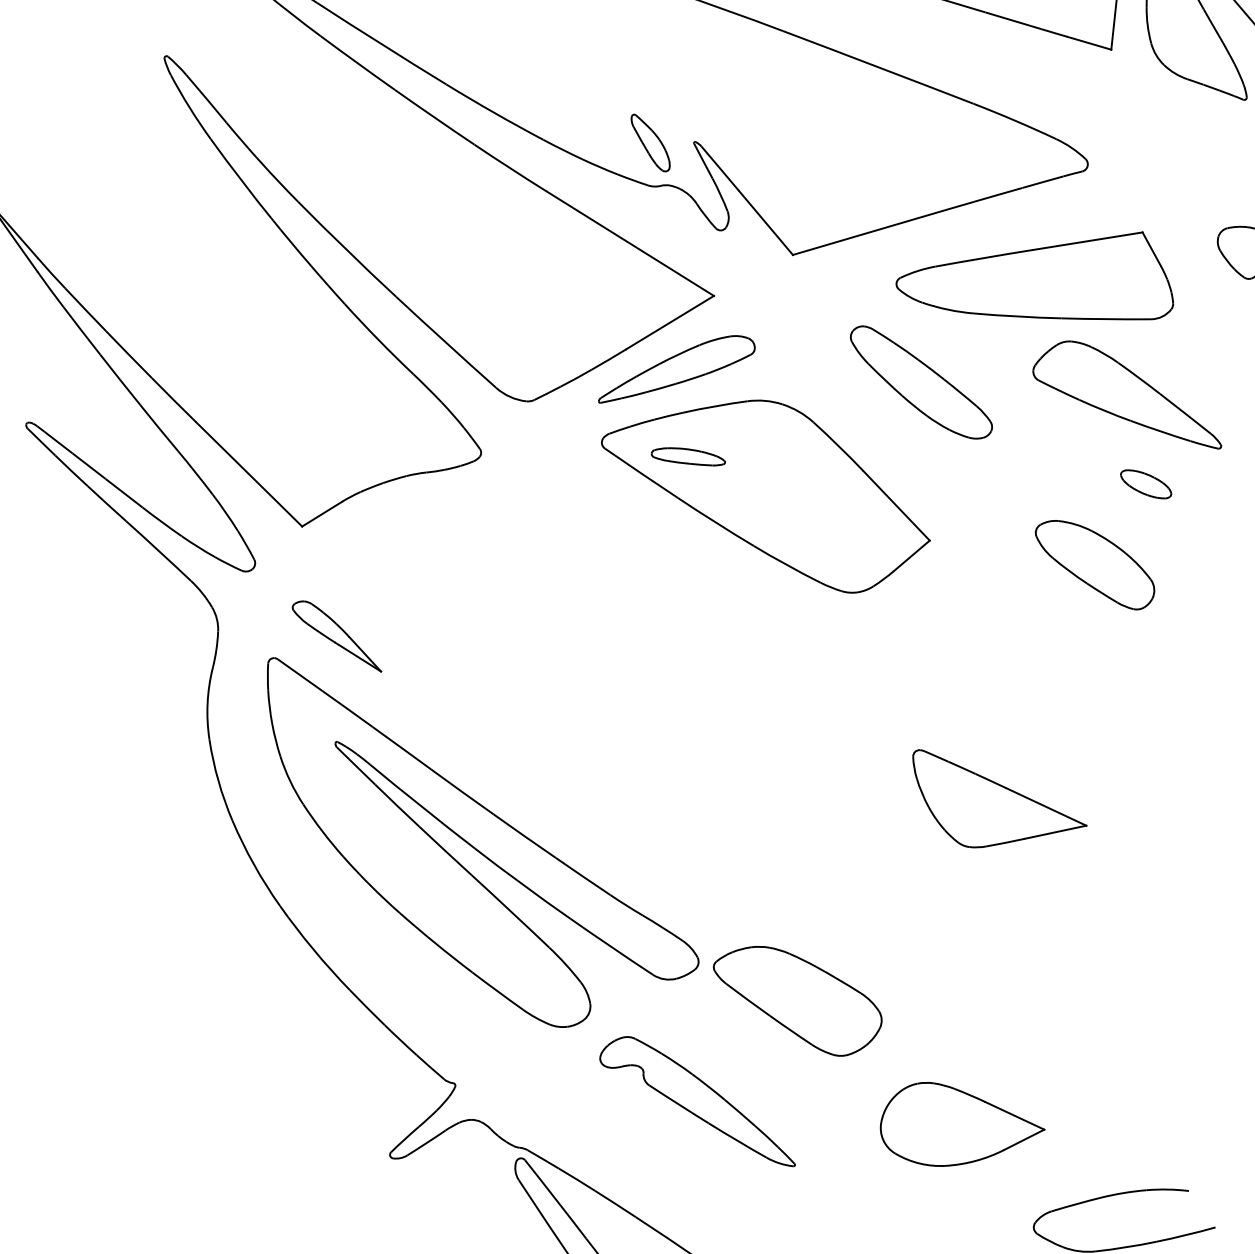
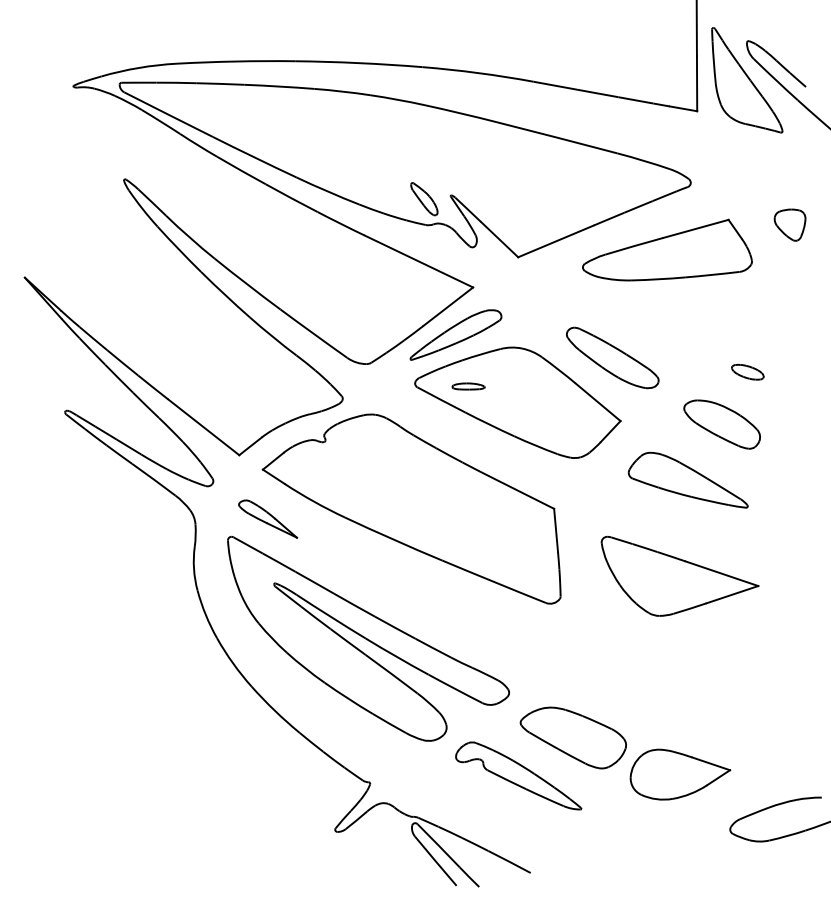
part: (921, 381) -> (612, 357), moved
part: (1127, 391) -> (687, 479), moved
part: (688, 456) -> (468, 386), size x0.71
part: (573, 644) -> (411, 508), added
part: (997, 804) -> (679, 576), size x1.43
part: (795, 999) -> (572, 737), moved

